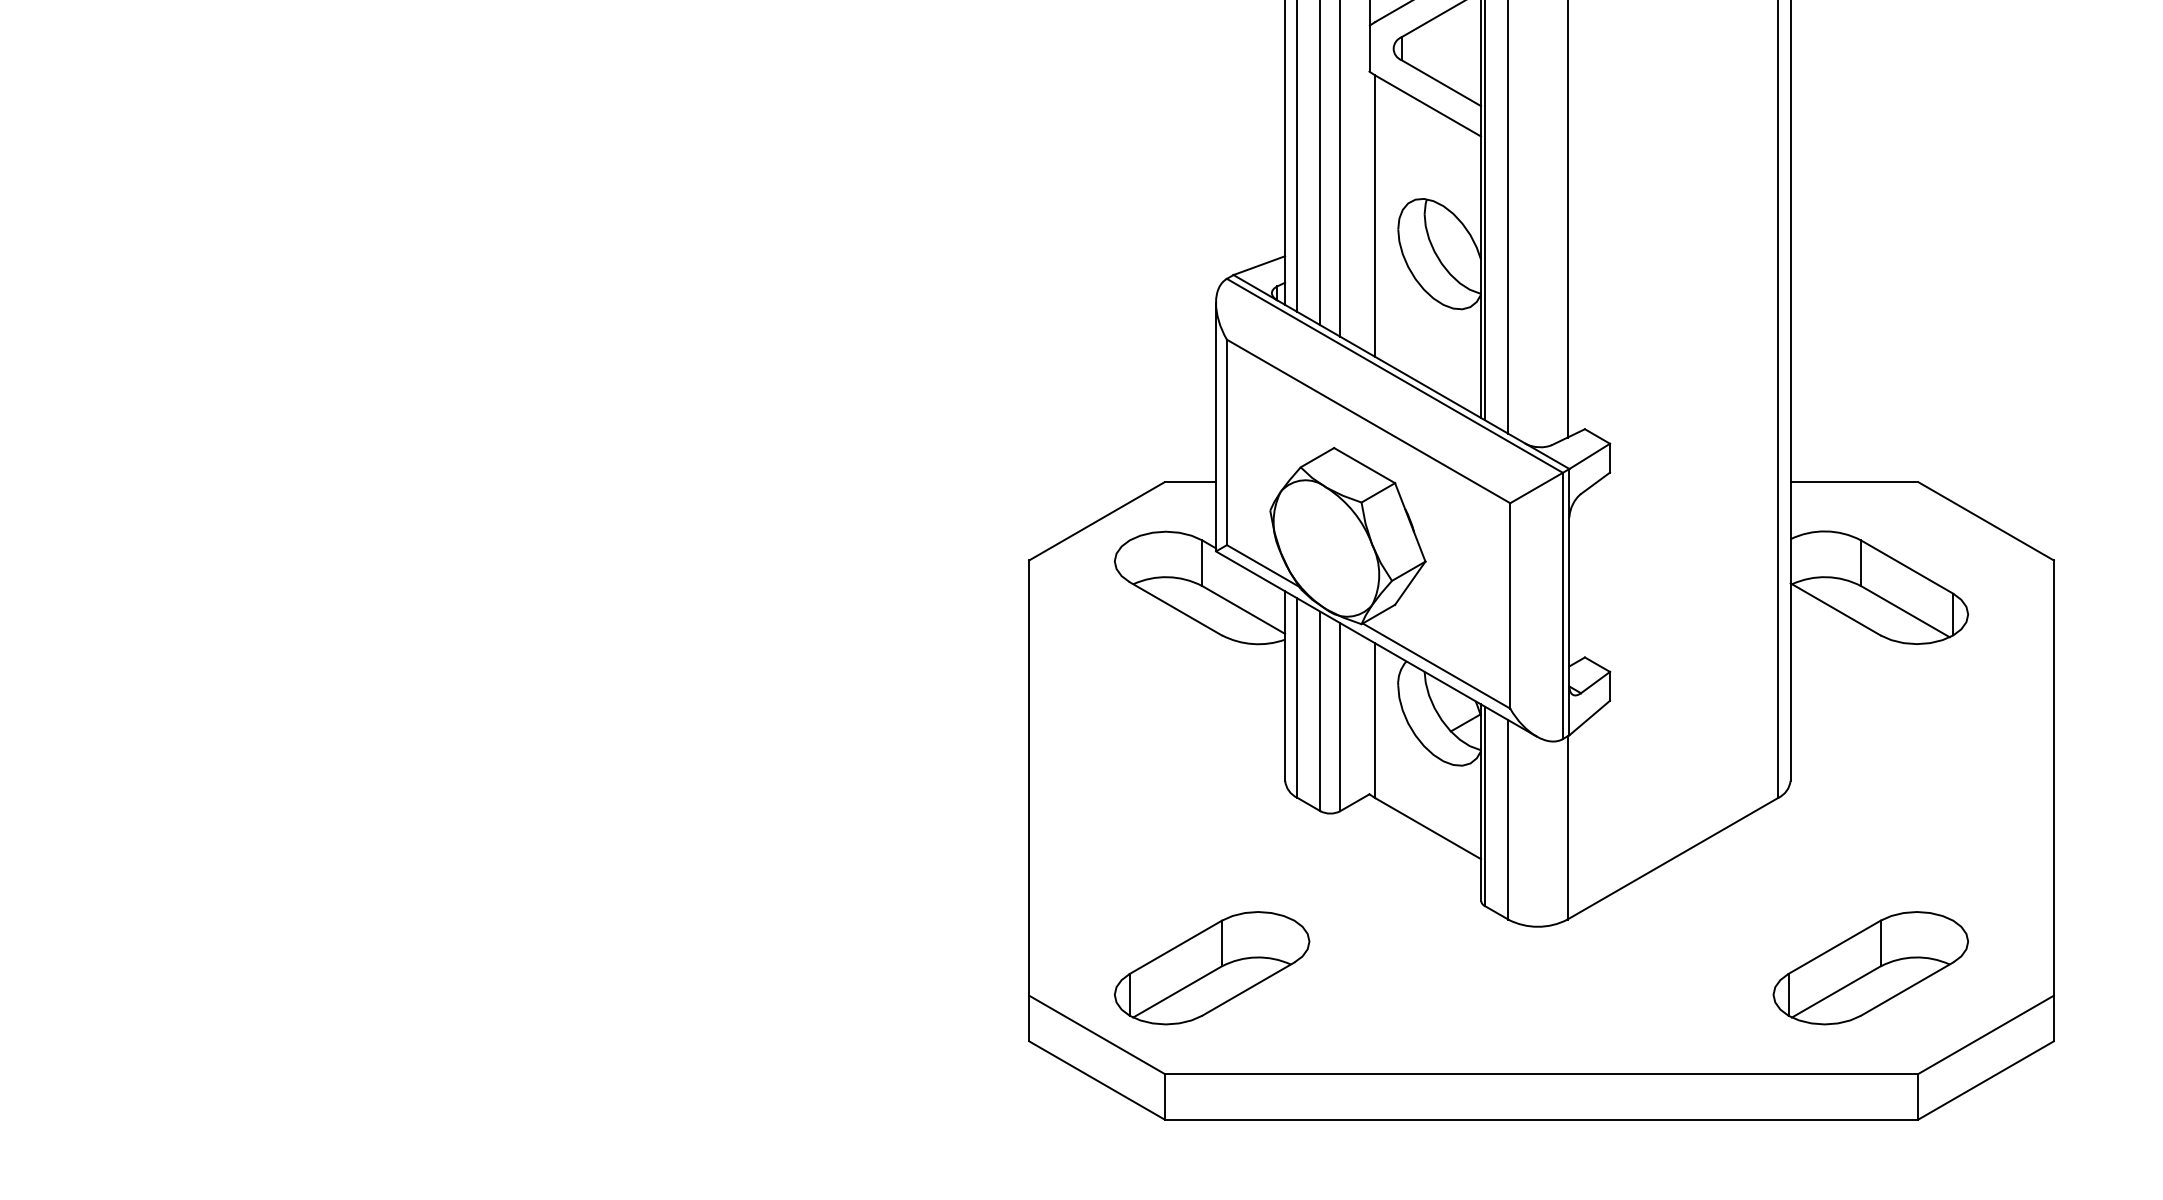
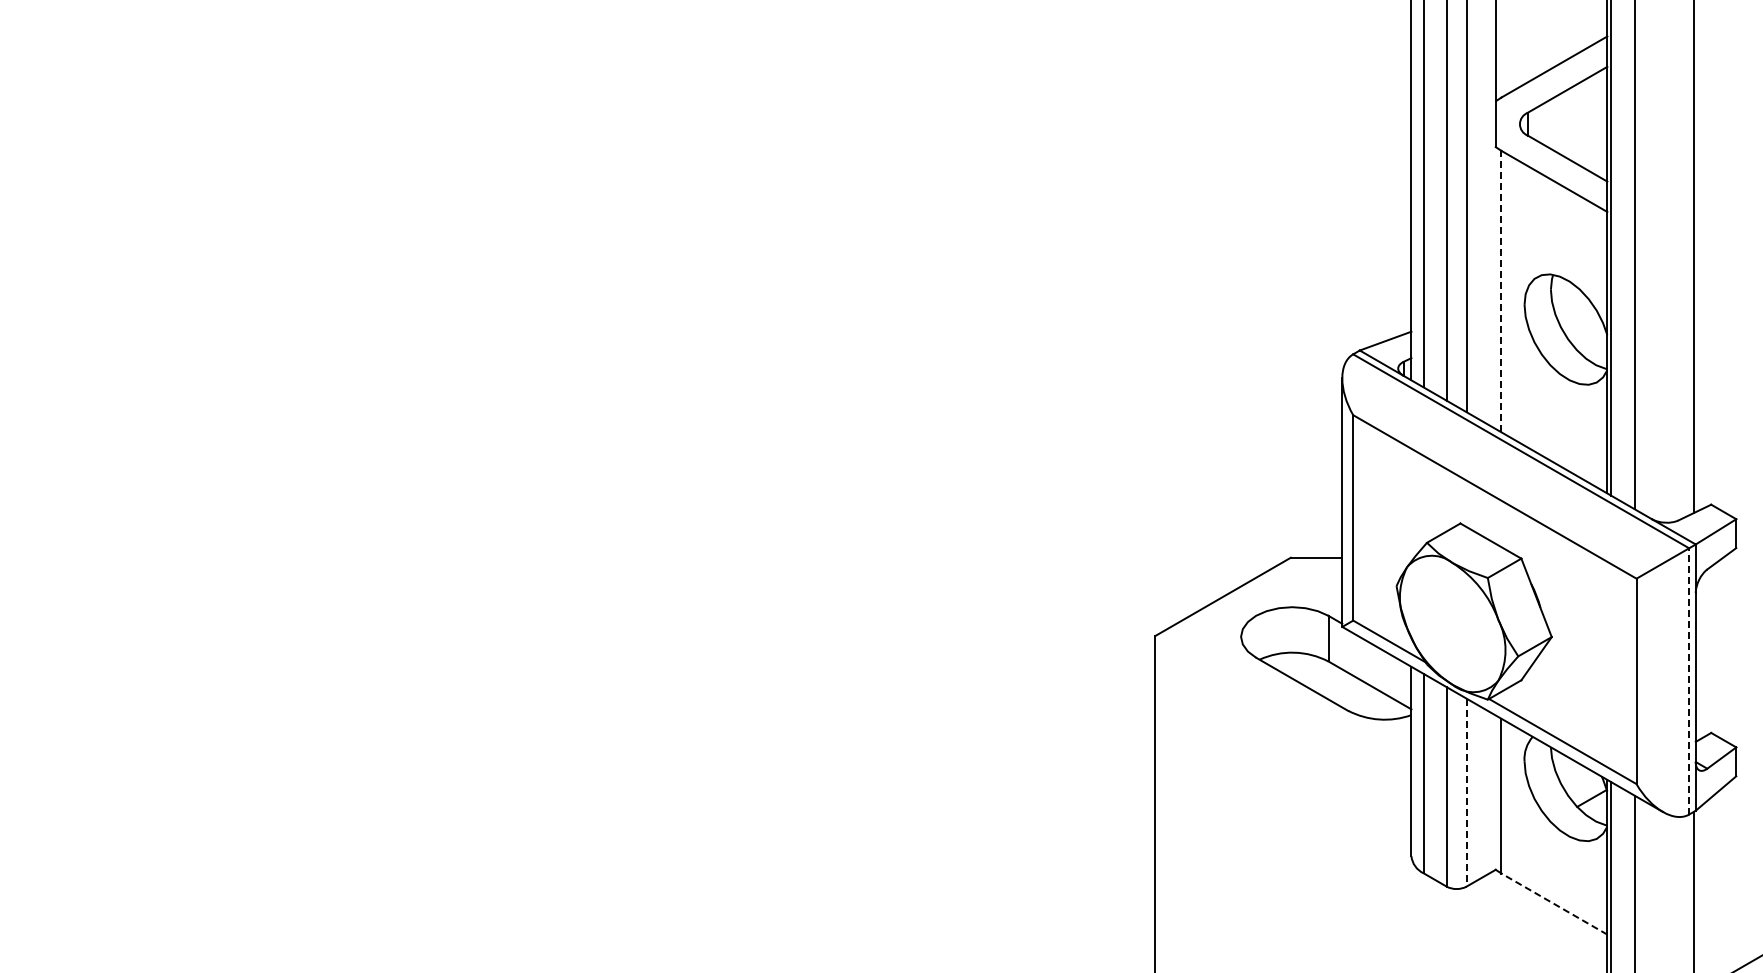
line: (1375, 216) -> (1501, 291), solid -> dashed
line: (1562, 605) -> (1688, 680), solid -> dashed
line: (1340, 717) -> (1466, 792), solid -> dashed
line: (1427, 828) -> (1553, 903), solid -> dashed

